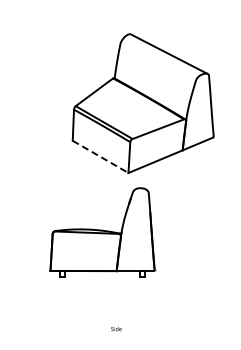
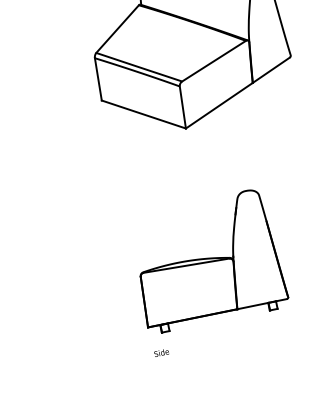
line: (101, 157) -> (145, 115), dashed -> solid
part: (102, 232) -> (207, 261), moved
text: (116, 329) -> (161, 353), moved

